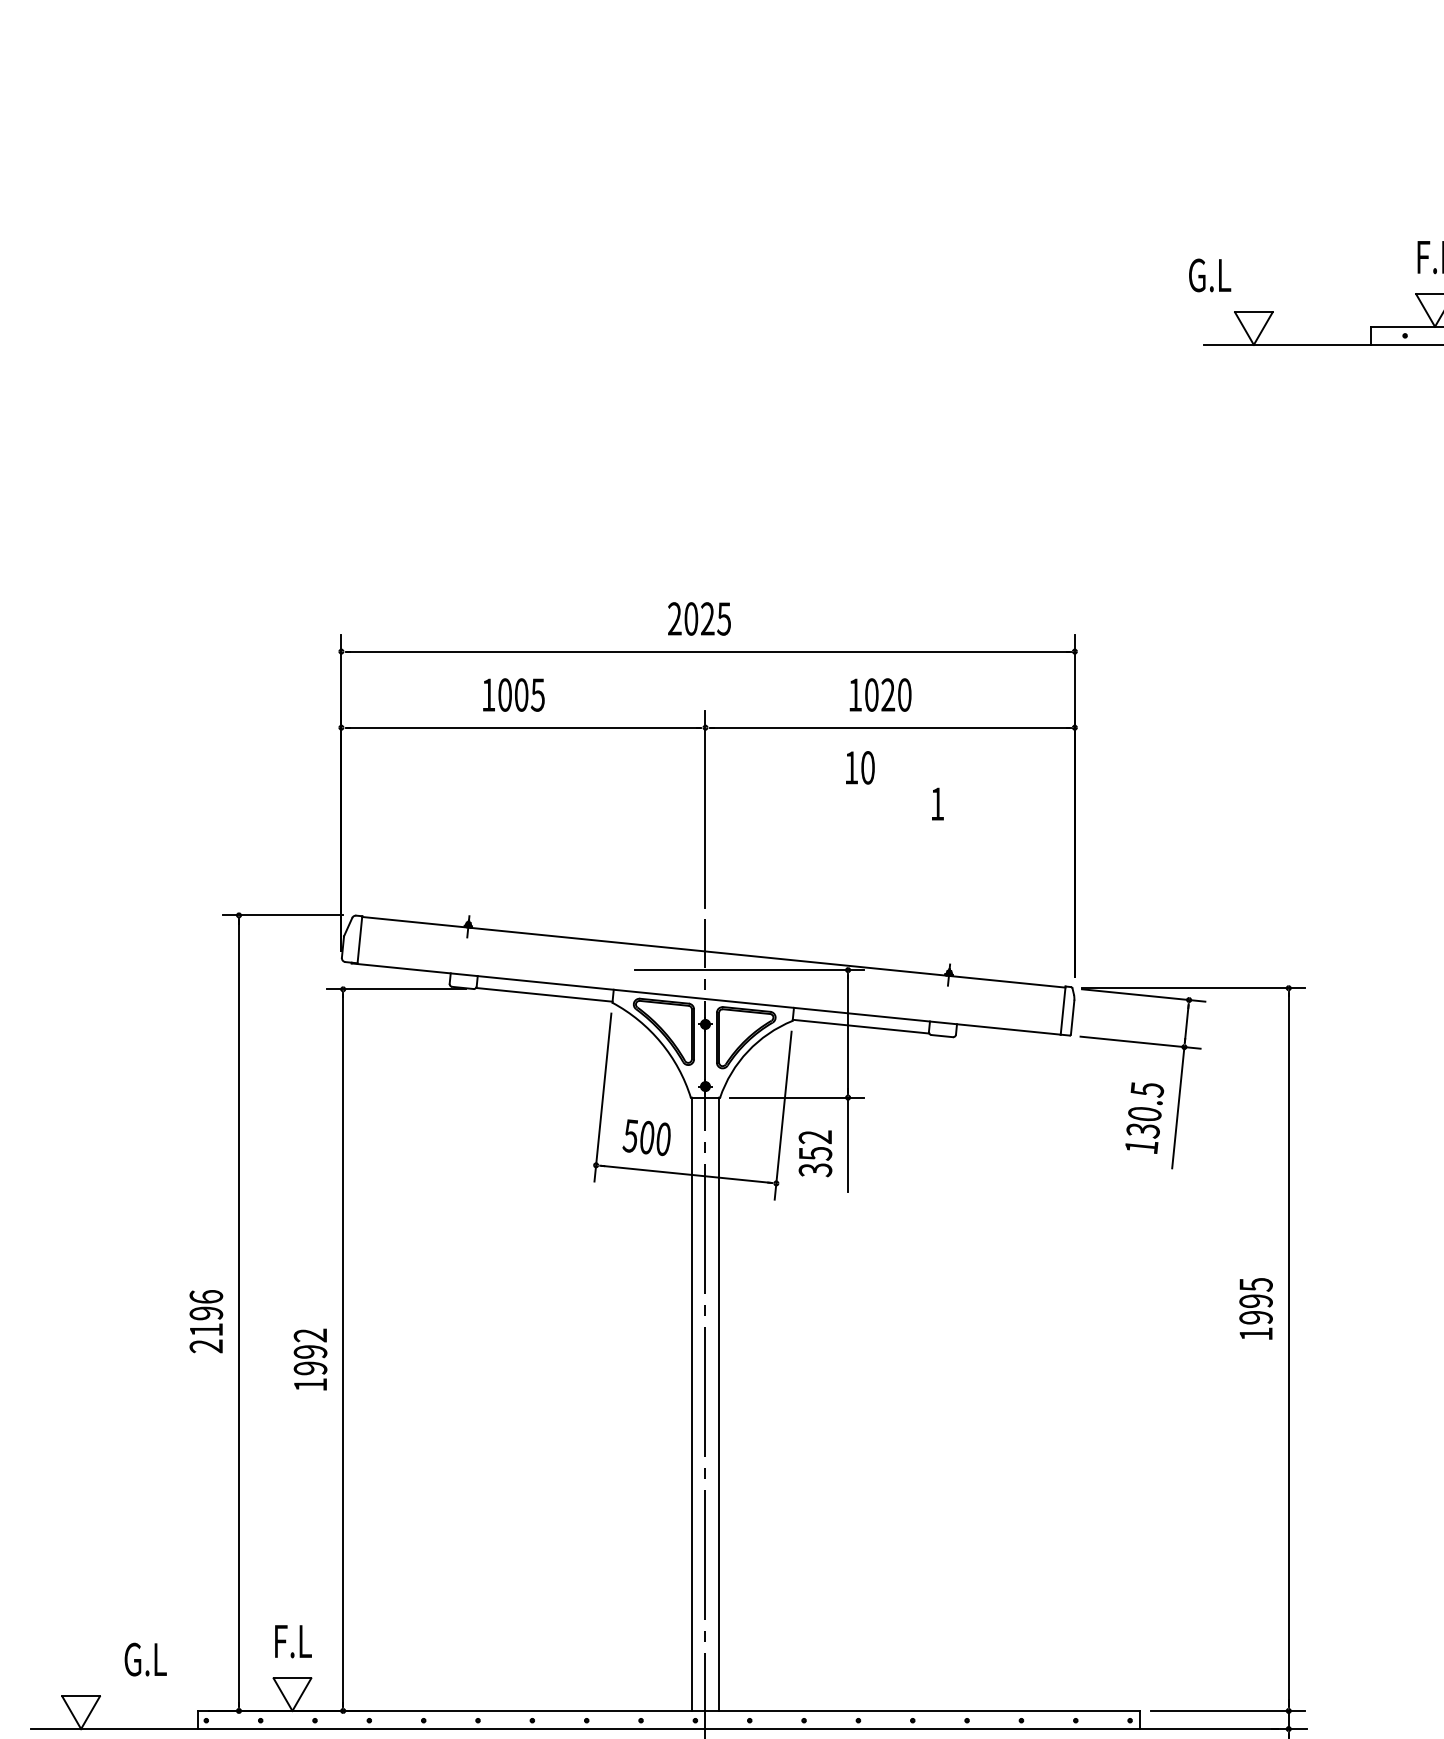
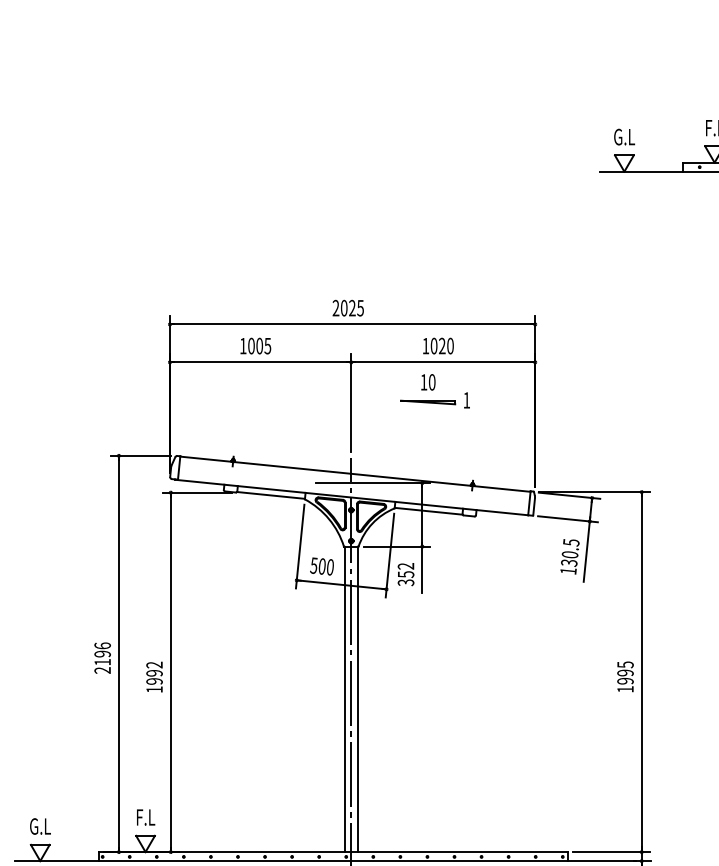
text: (1209, 274) -> (624, 136), moved
part: (860, 808) -> (428, 402), added
text: (1256, 1308) -> (625, 676), moved
text: (145, 1659) -> (40, 826), moved

